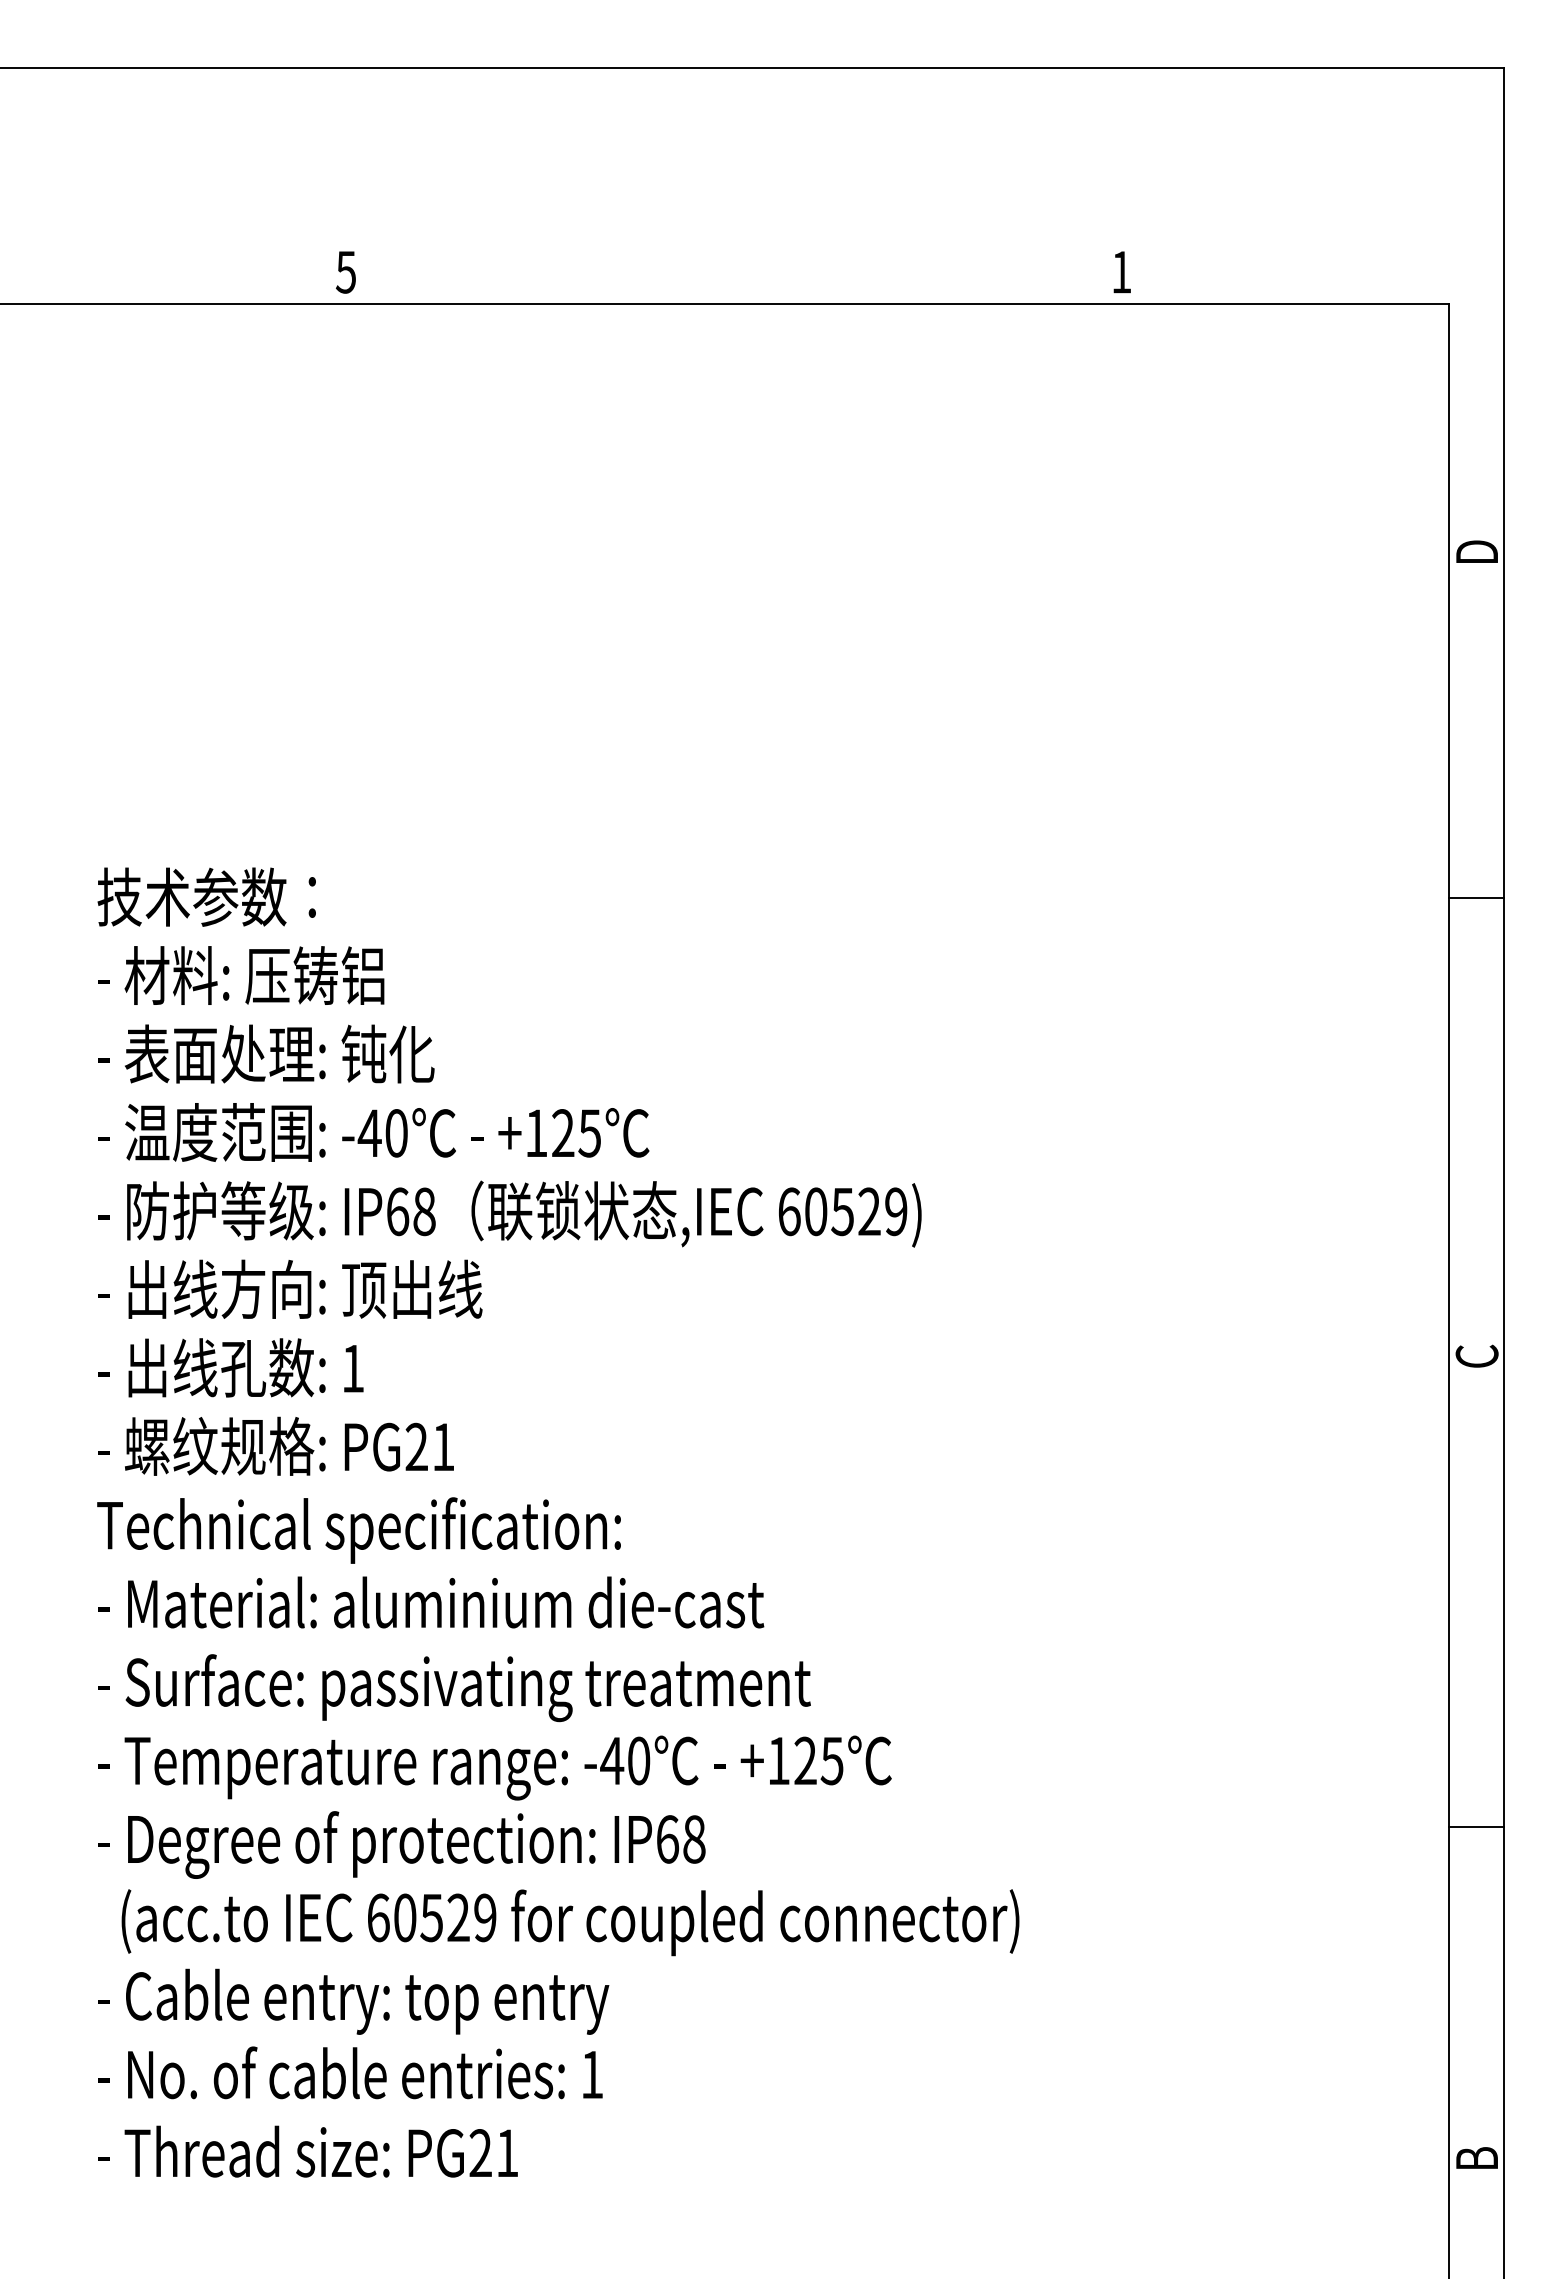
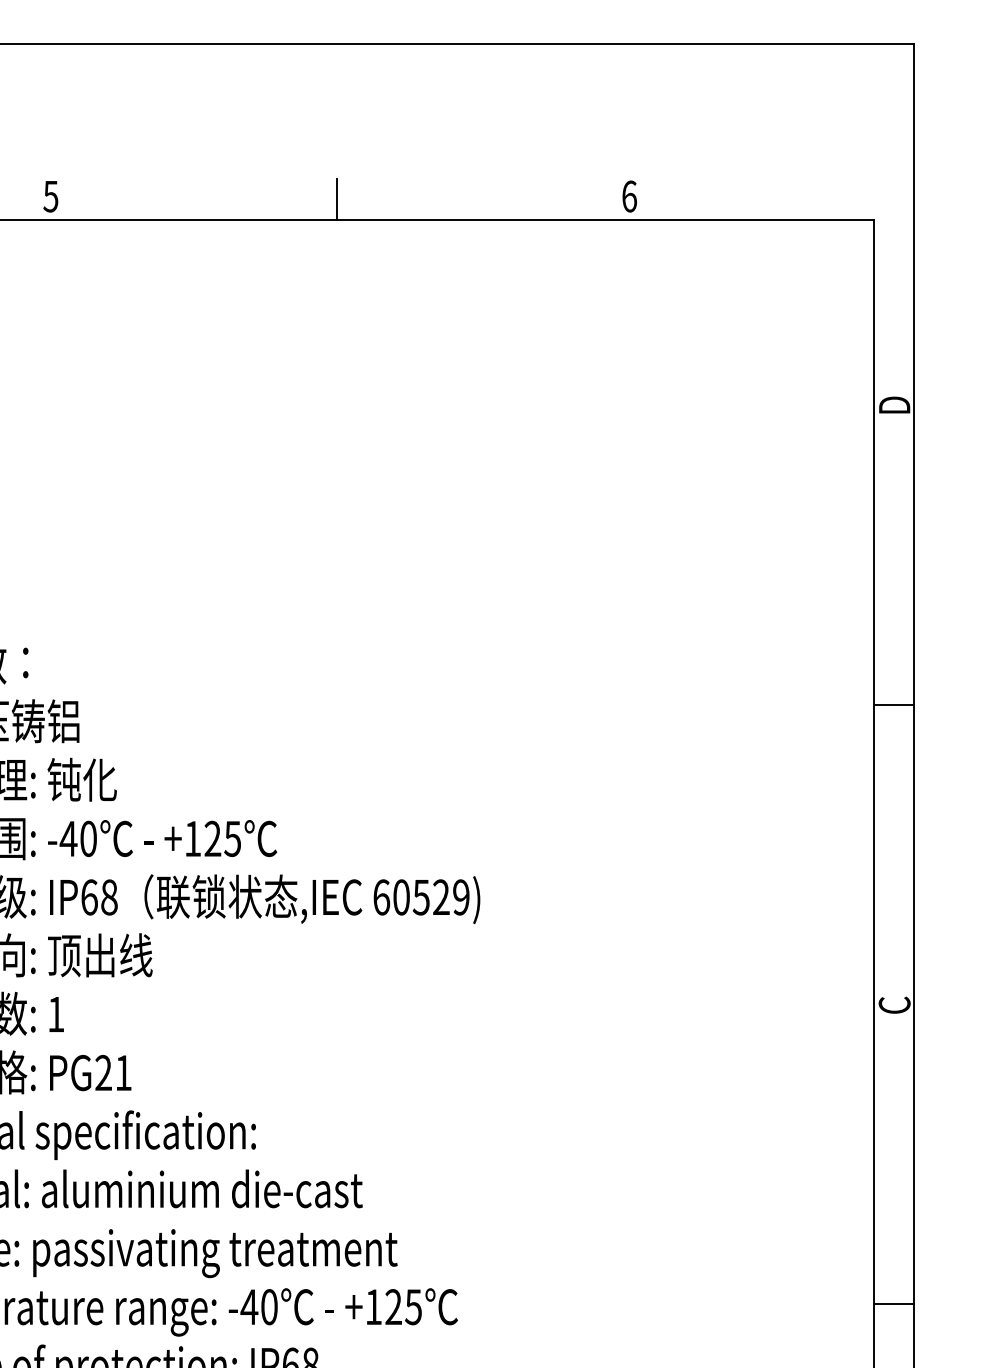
text: (1121, 271) -> (629, 195), 1 -> 6
line: (729, 275) -> (336, 198), added
line: (1475, 898) -> (893, 705), moved
line: (1475, 1827) -> (893, 1304), moved

